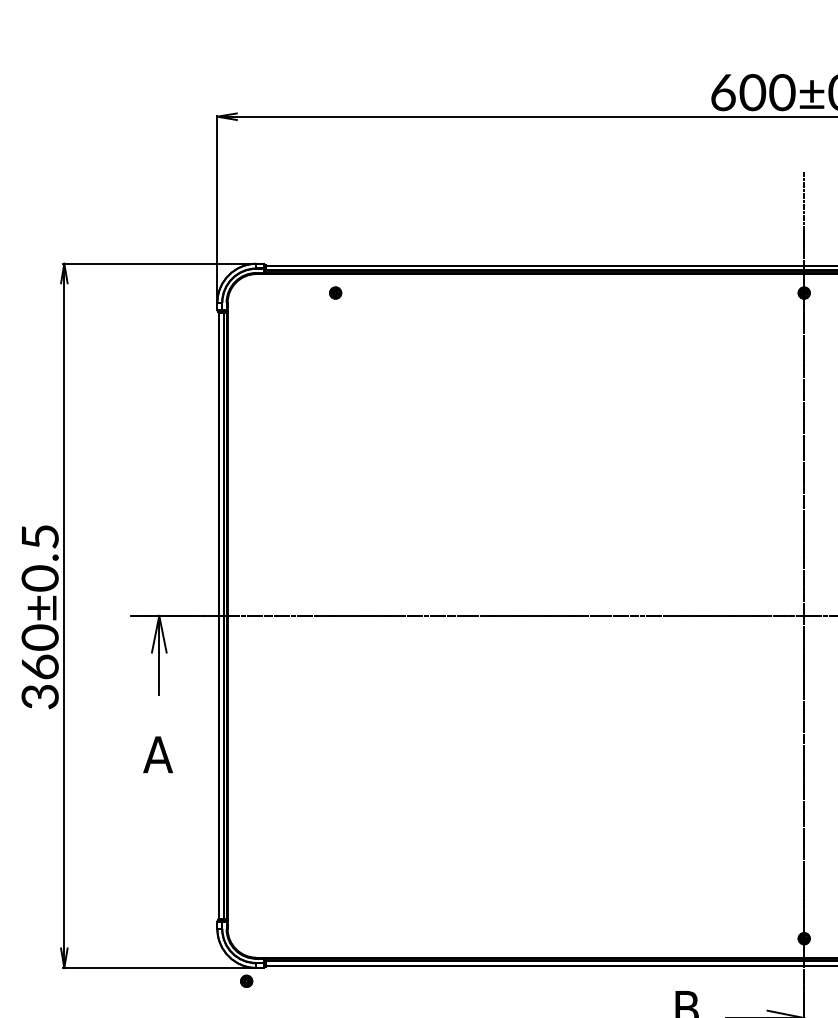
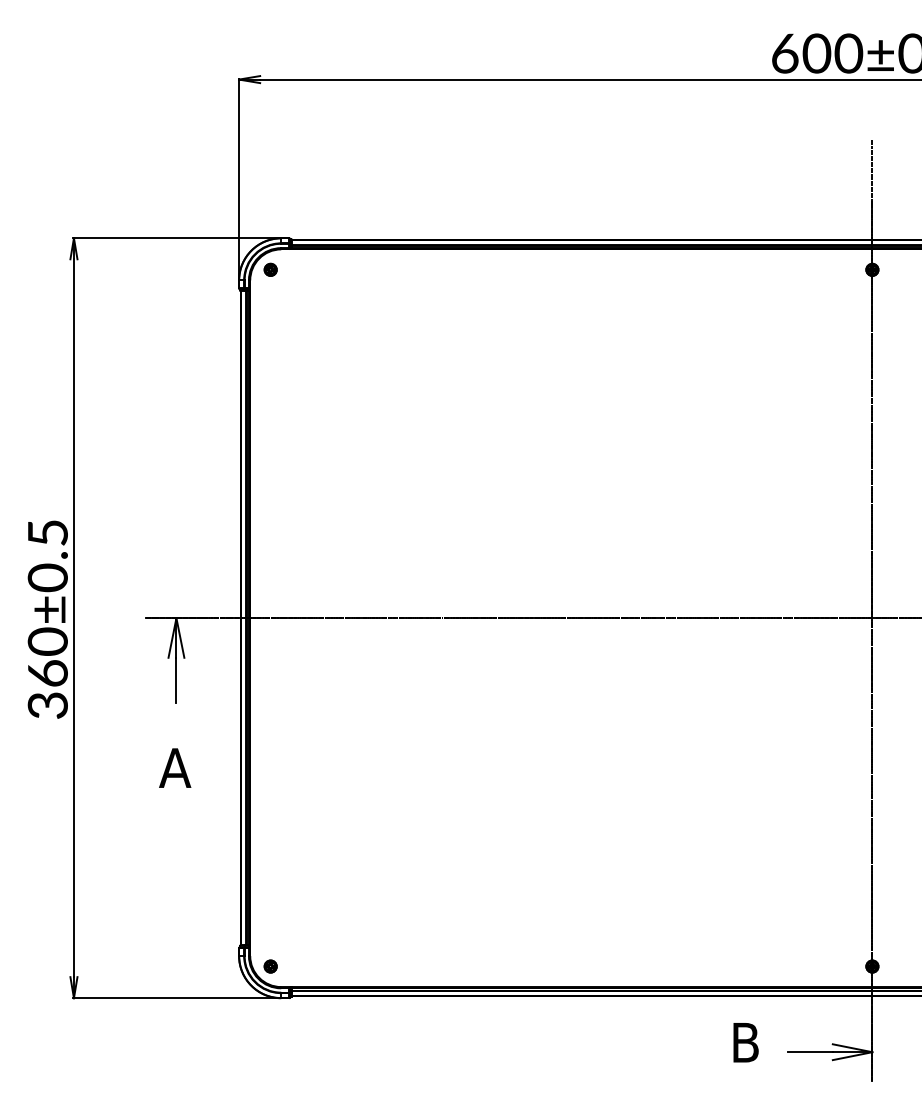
part: (335, 292) -> (270, 269), moved
part: (246, 981) -> (270, 966), moved

